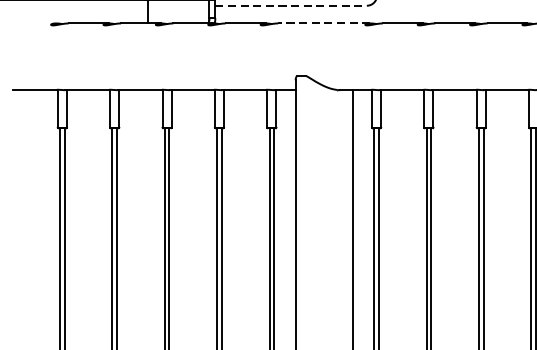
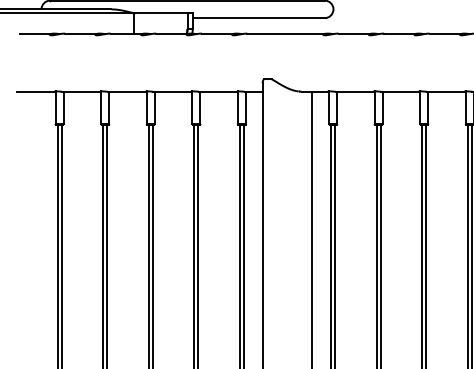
line: (290, 6) -> (258, 18), dashed -> solid
line: (35, 23) -> (36, 33), added
line: (324, 23) -> (287, 33), dashed -> solid

